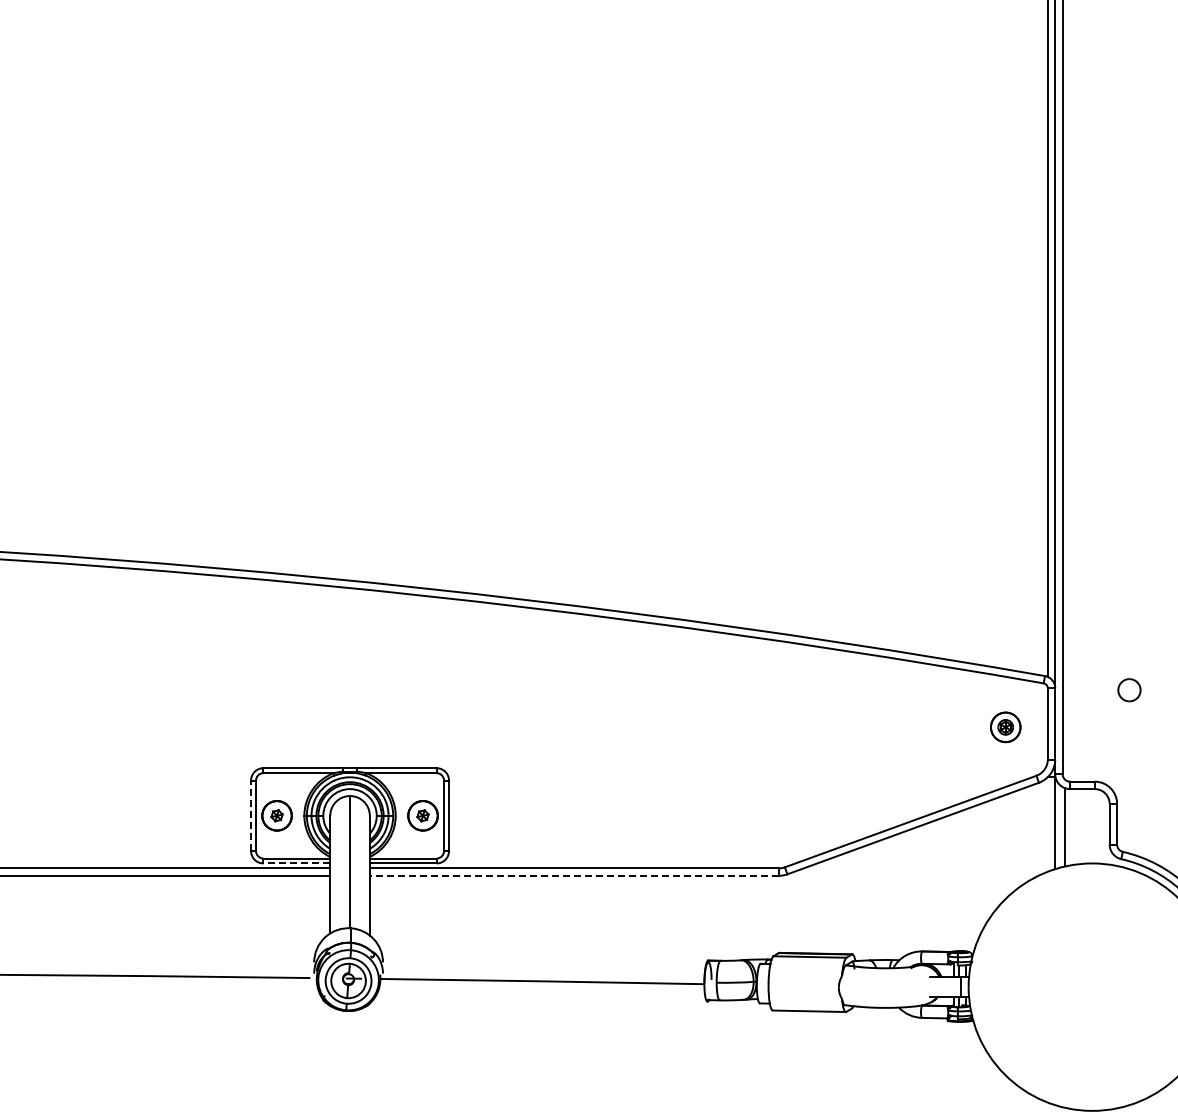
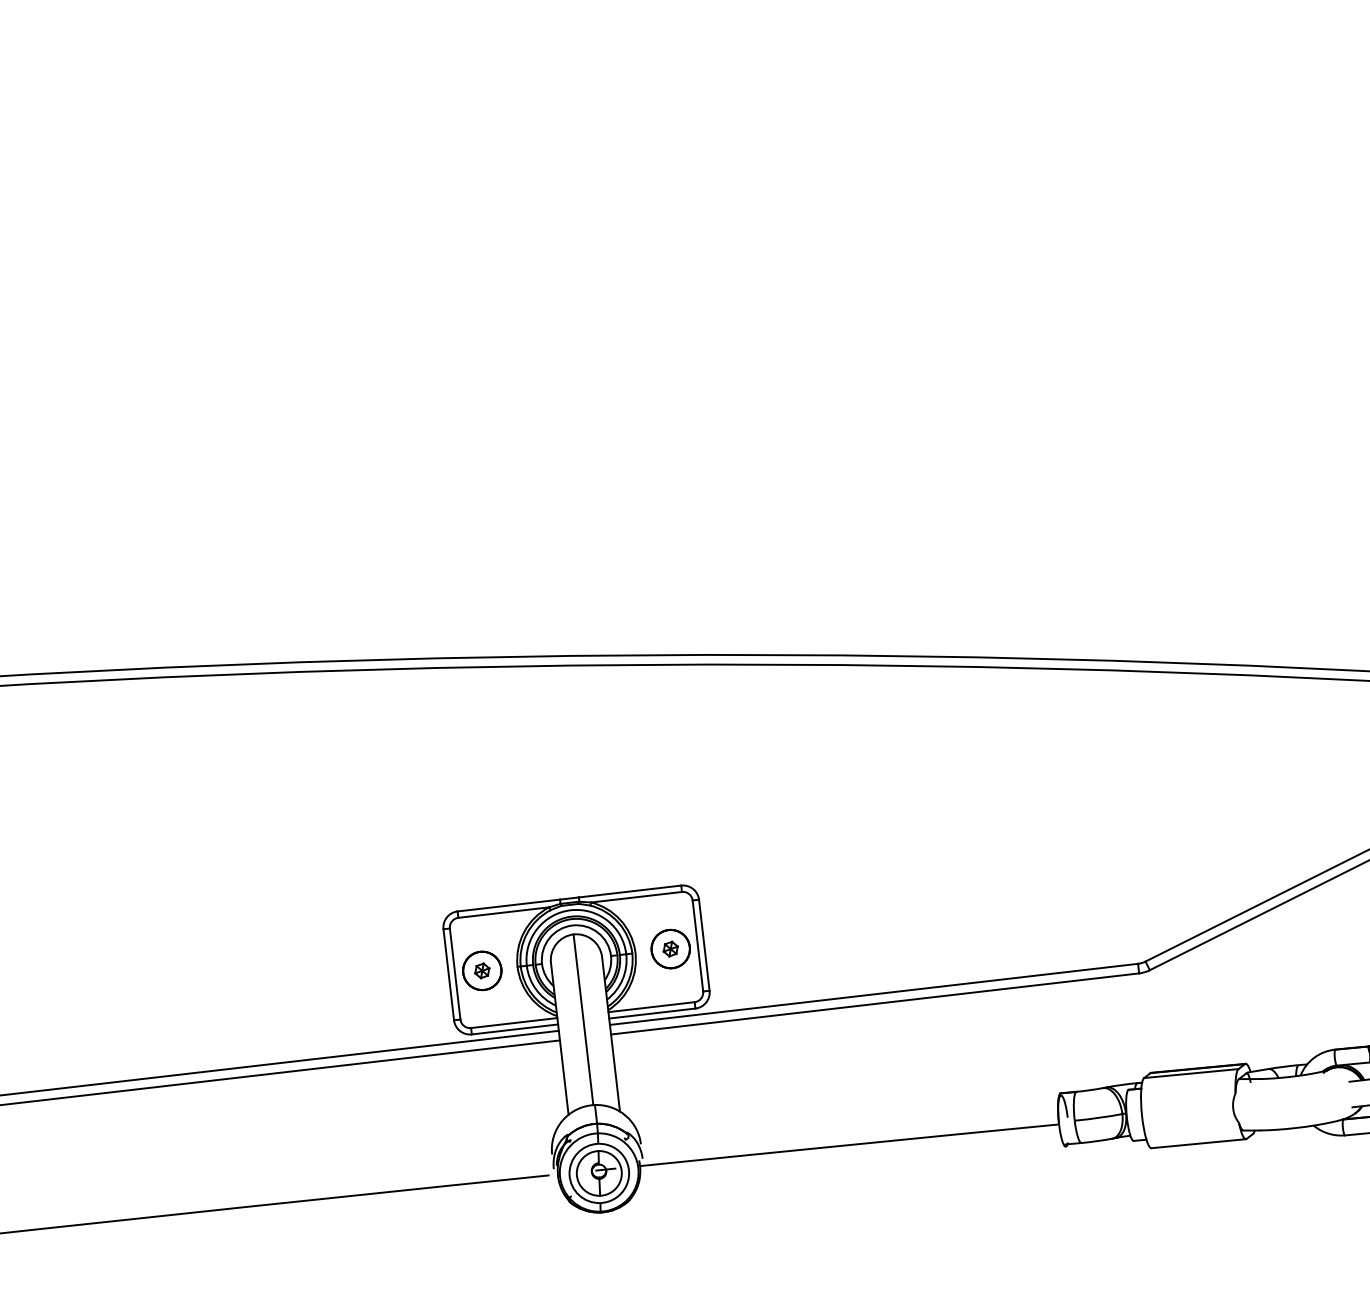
line: (251, 815) -> (449, 974), dashed -> solid
line: (296, 863) -> (514, 1029), dashed -> solid
line: (574, 875) -> (875, 1003), dashed -> solid

